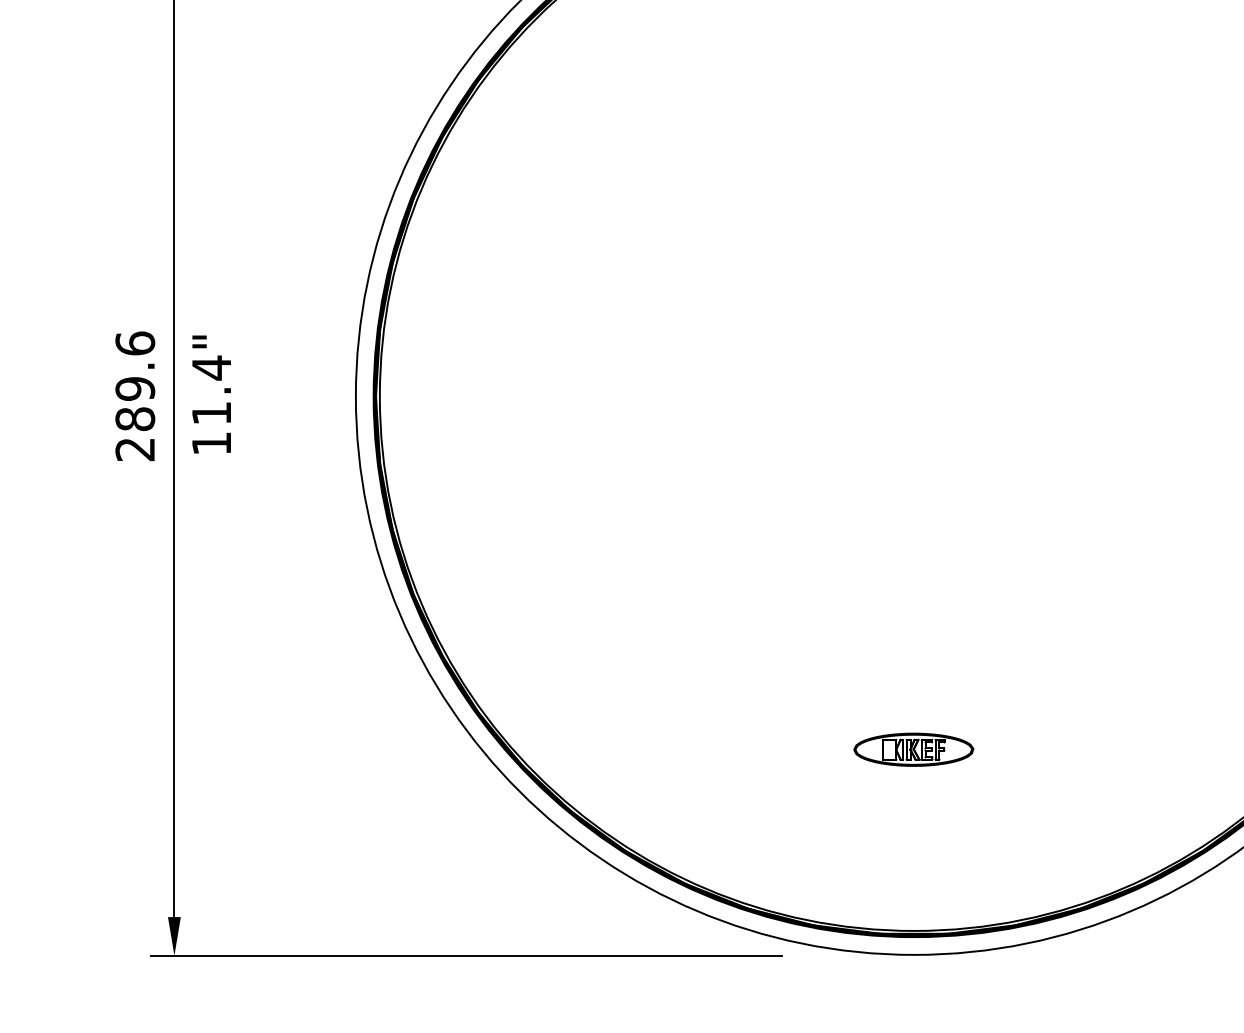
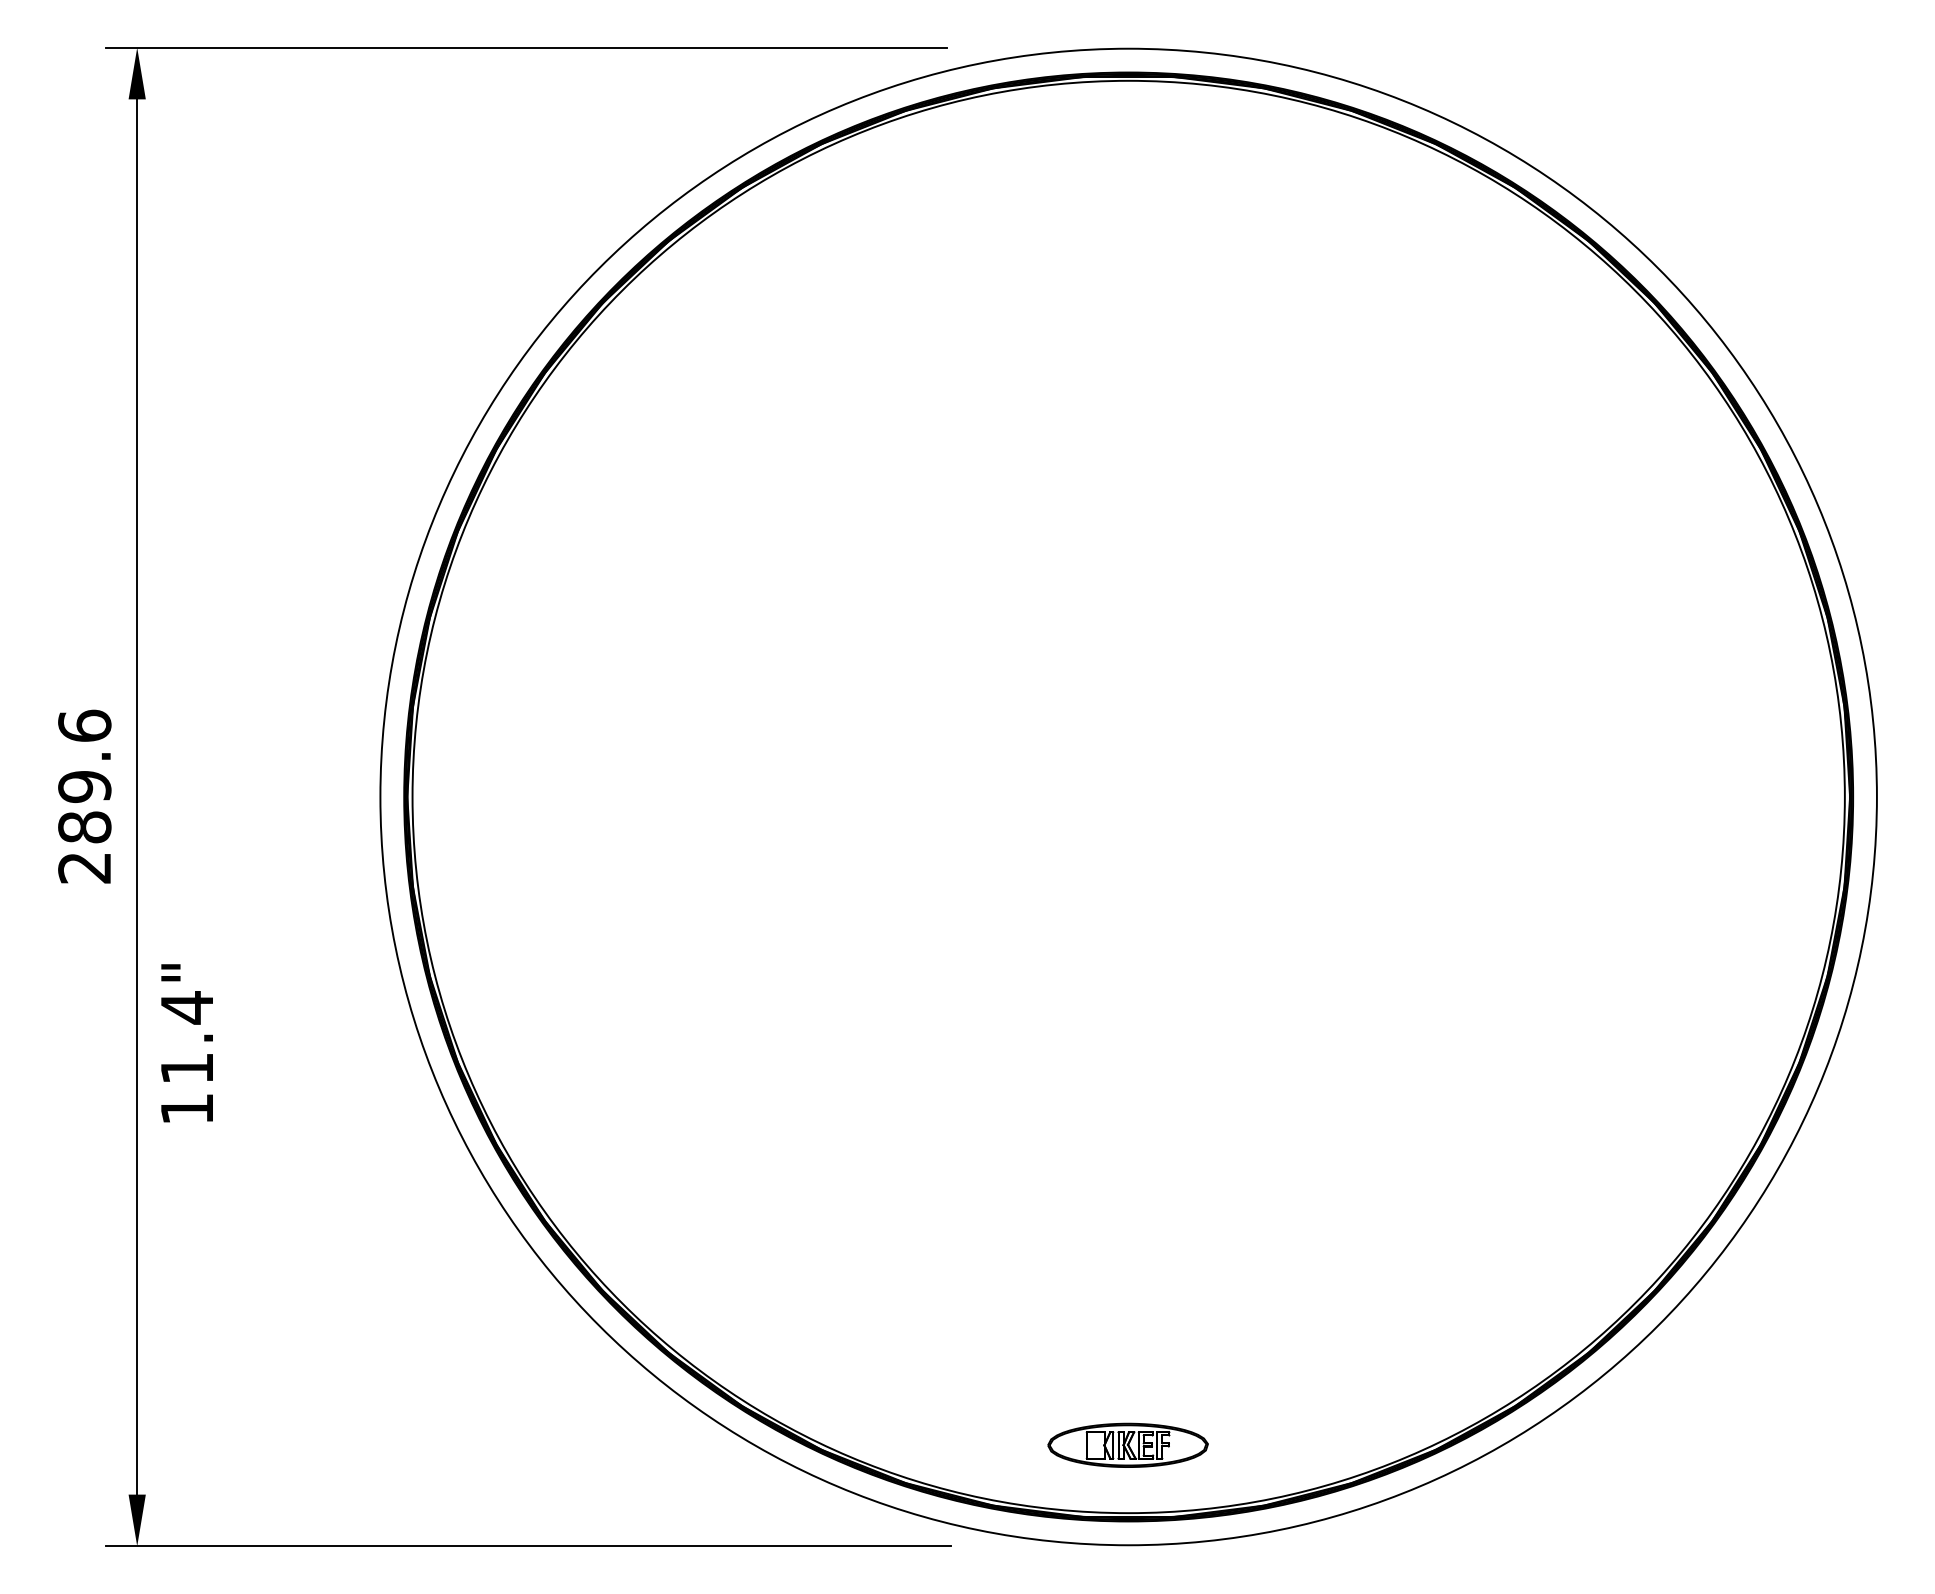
text: (211, 394) -> (186, 1043), moved
part: (913, 749) -> (1127, 1444), moved

